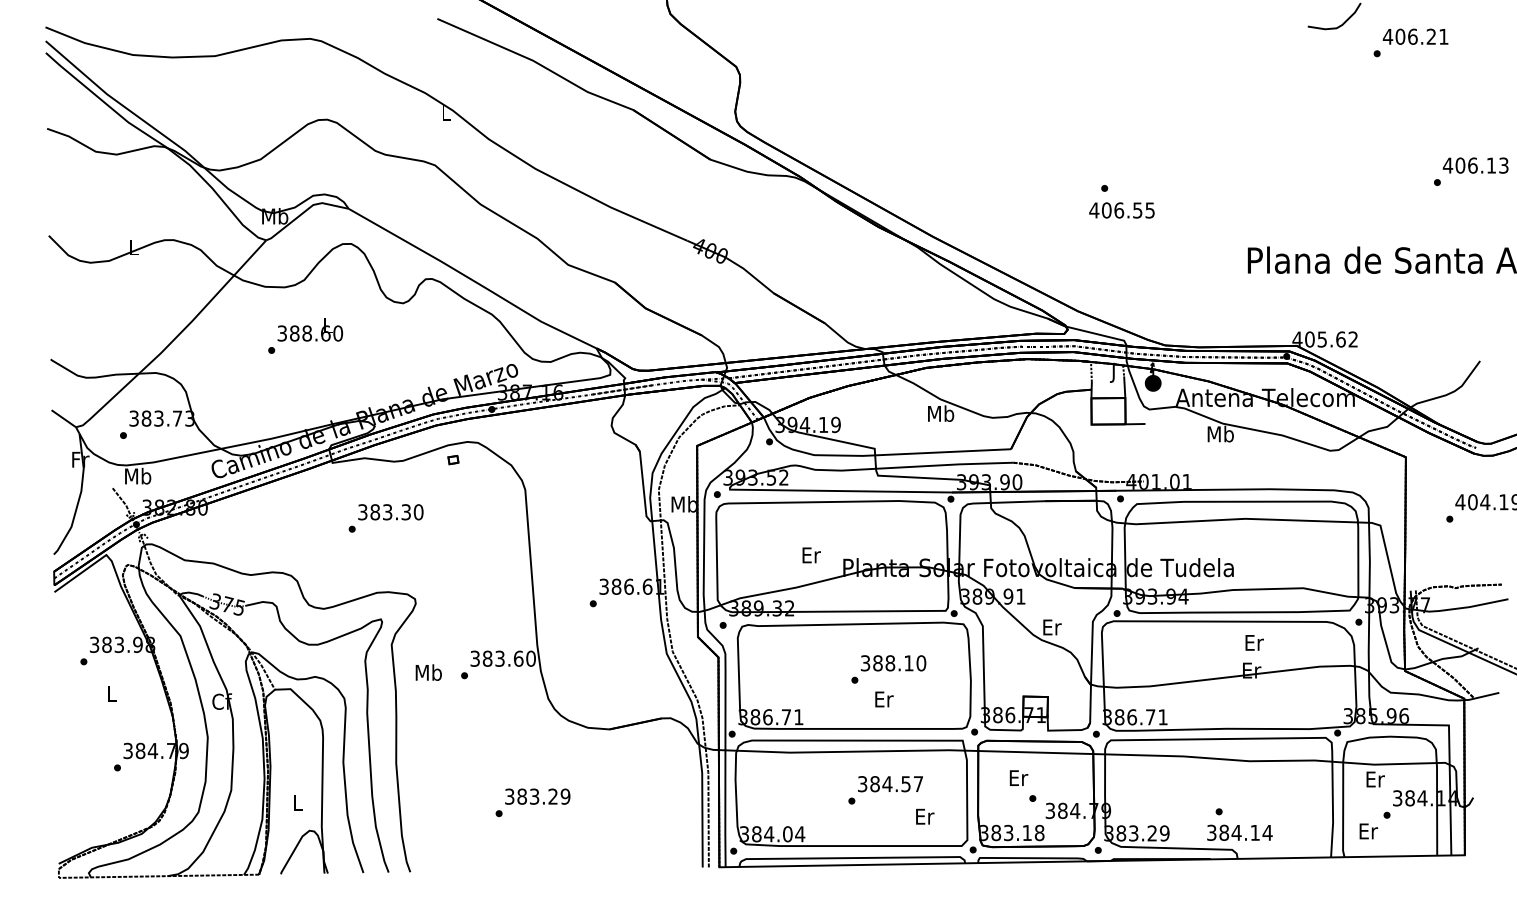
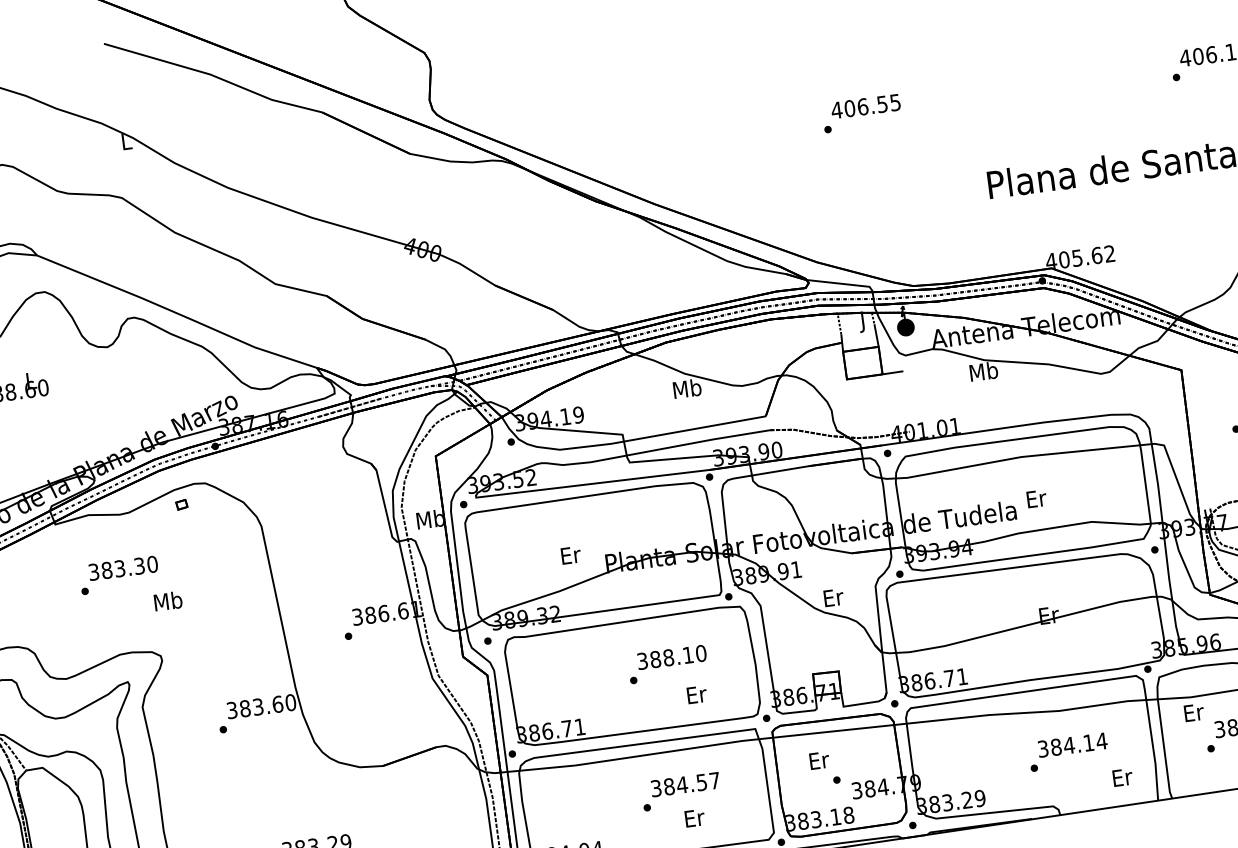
text: (1121, 210) -> (865, 106), moved
text: (1254, 642) -> (1036, 498), moved
text: (428, 672) -> (167, 601), moved
text: (884, 699) -> (697, 694), moved
text: (925, 816) -> (695, 817), moved
text: (1368, 831) -> (1122, 777), moved
text: (1239, 832) -> (1072, 744), moved

